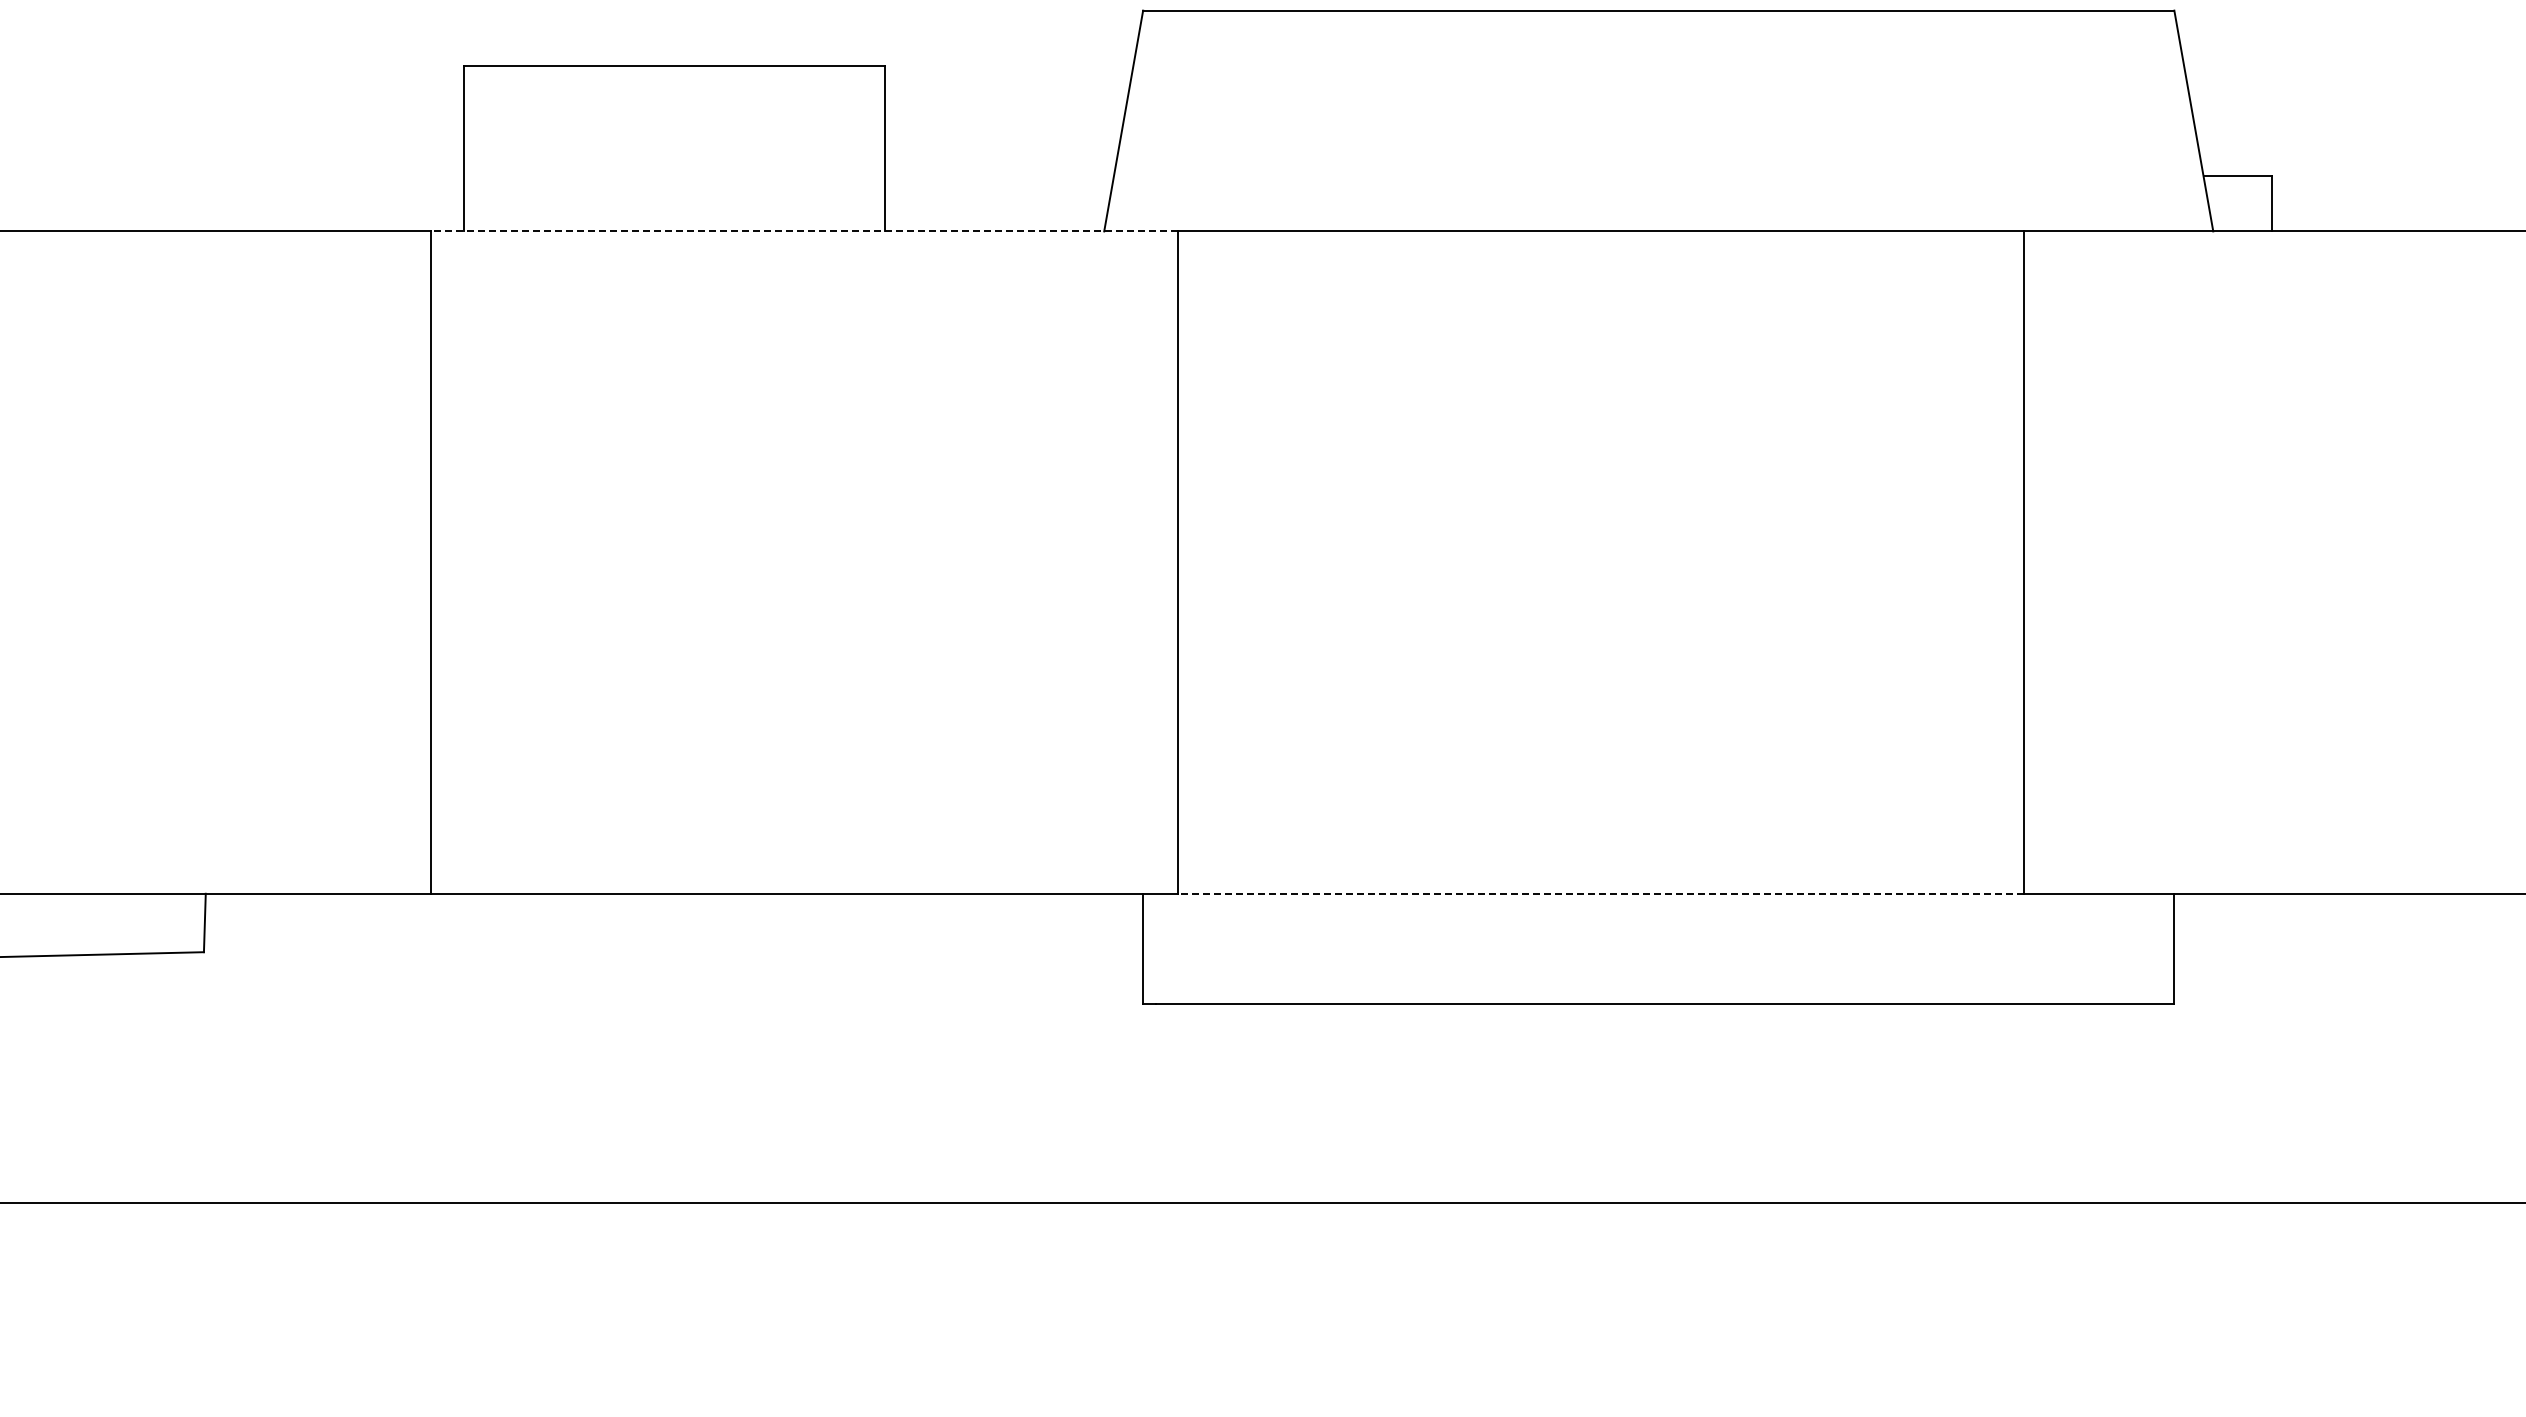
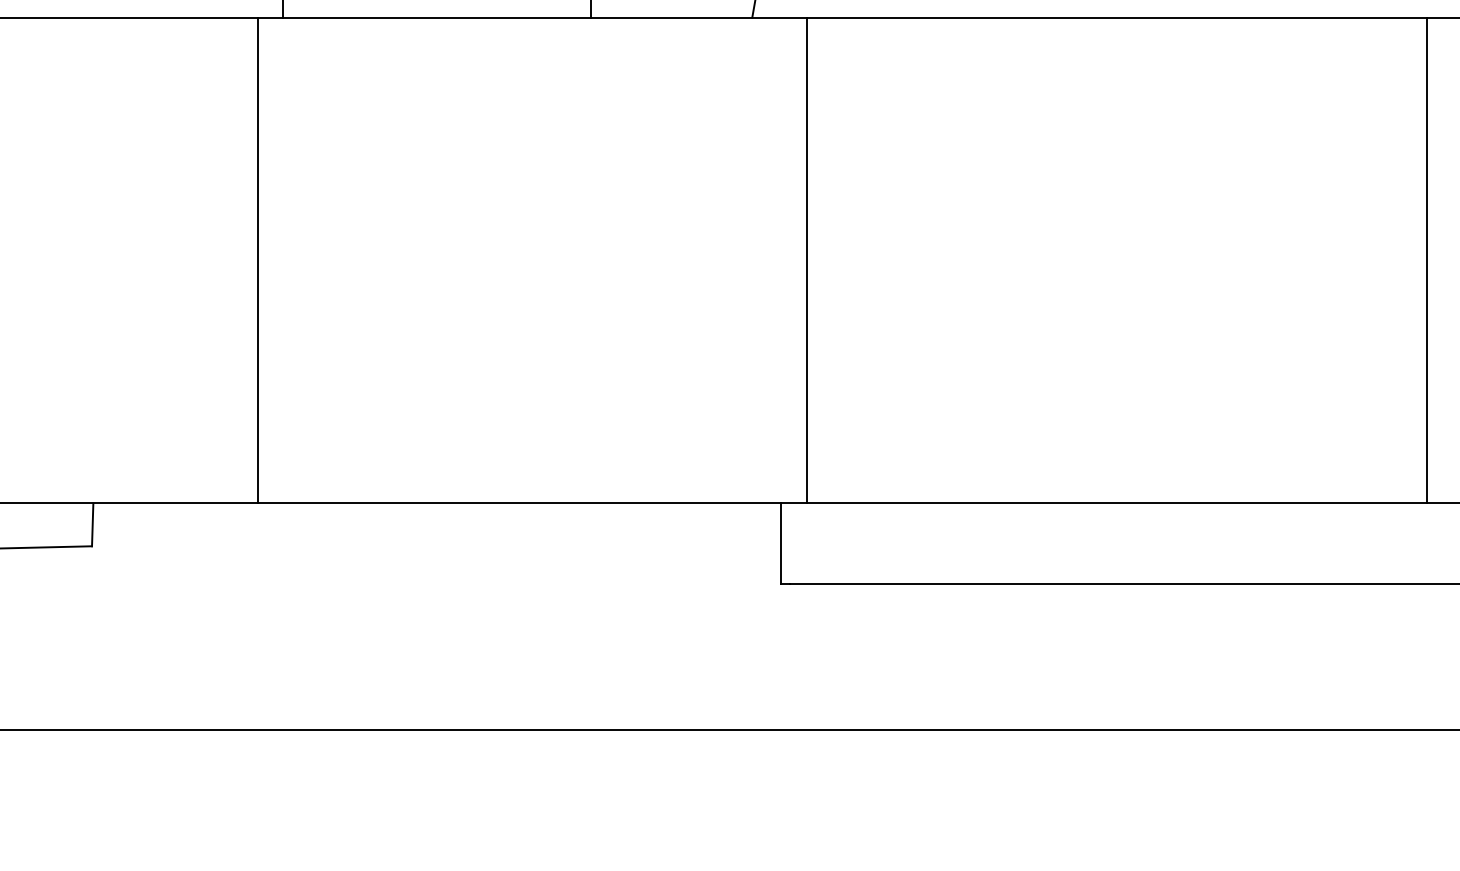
line: (804, 231) -> (532, 17), dashed -> solid
line: (1601, 893) -> (1116, 503), dashed -> solid

